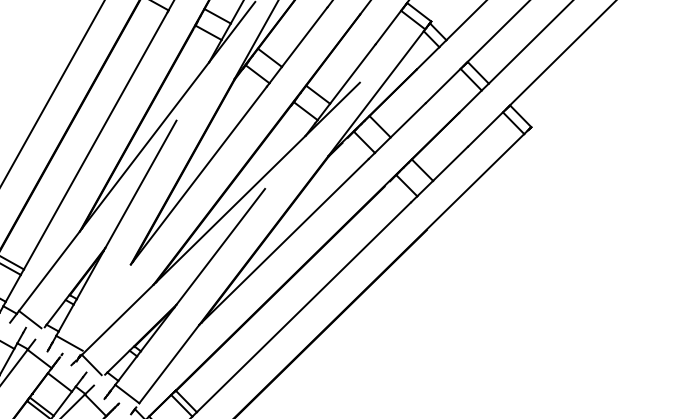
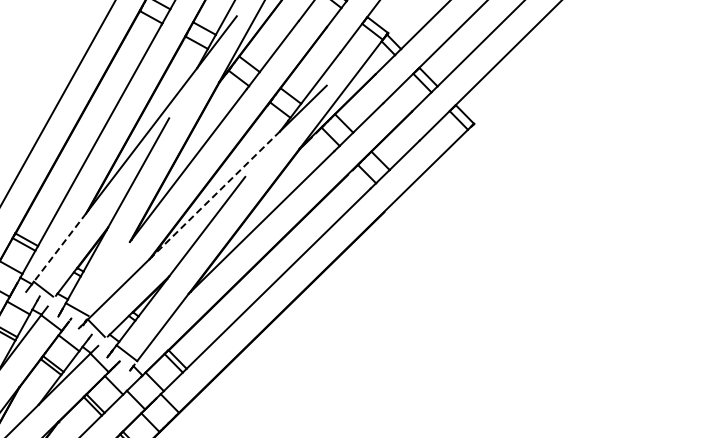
line: (230, 209) -> (215, 194), solid -> dashed
line: (48, 271) -> (59, 247), solid -> dashed

